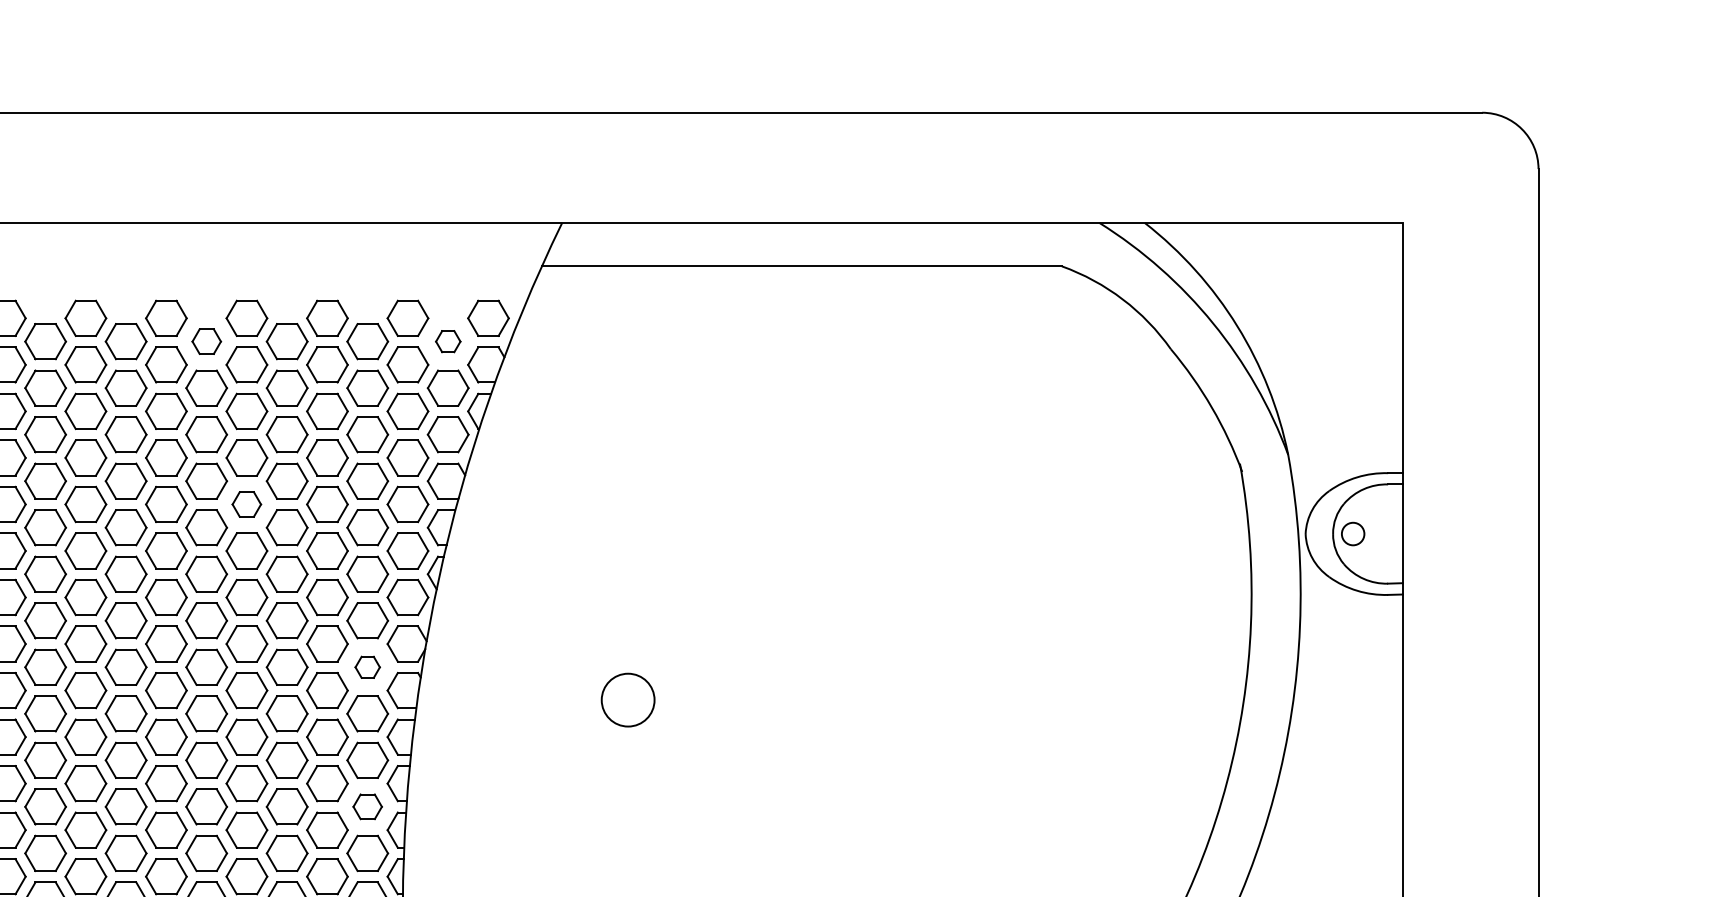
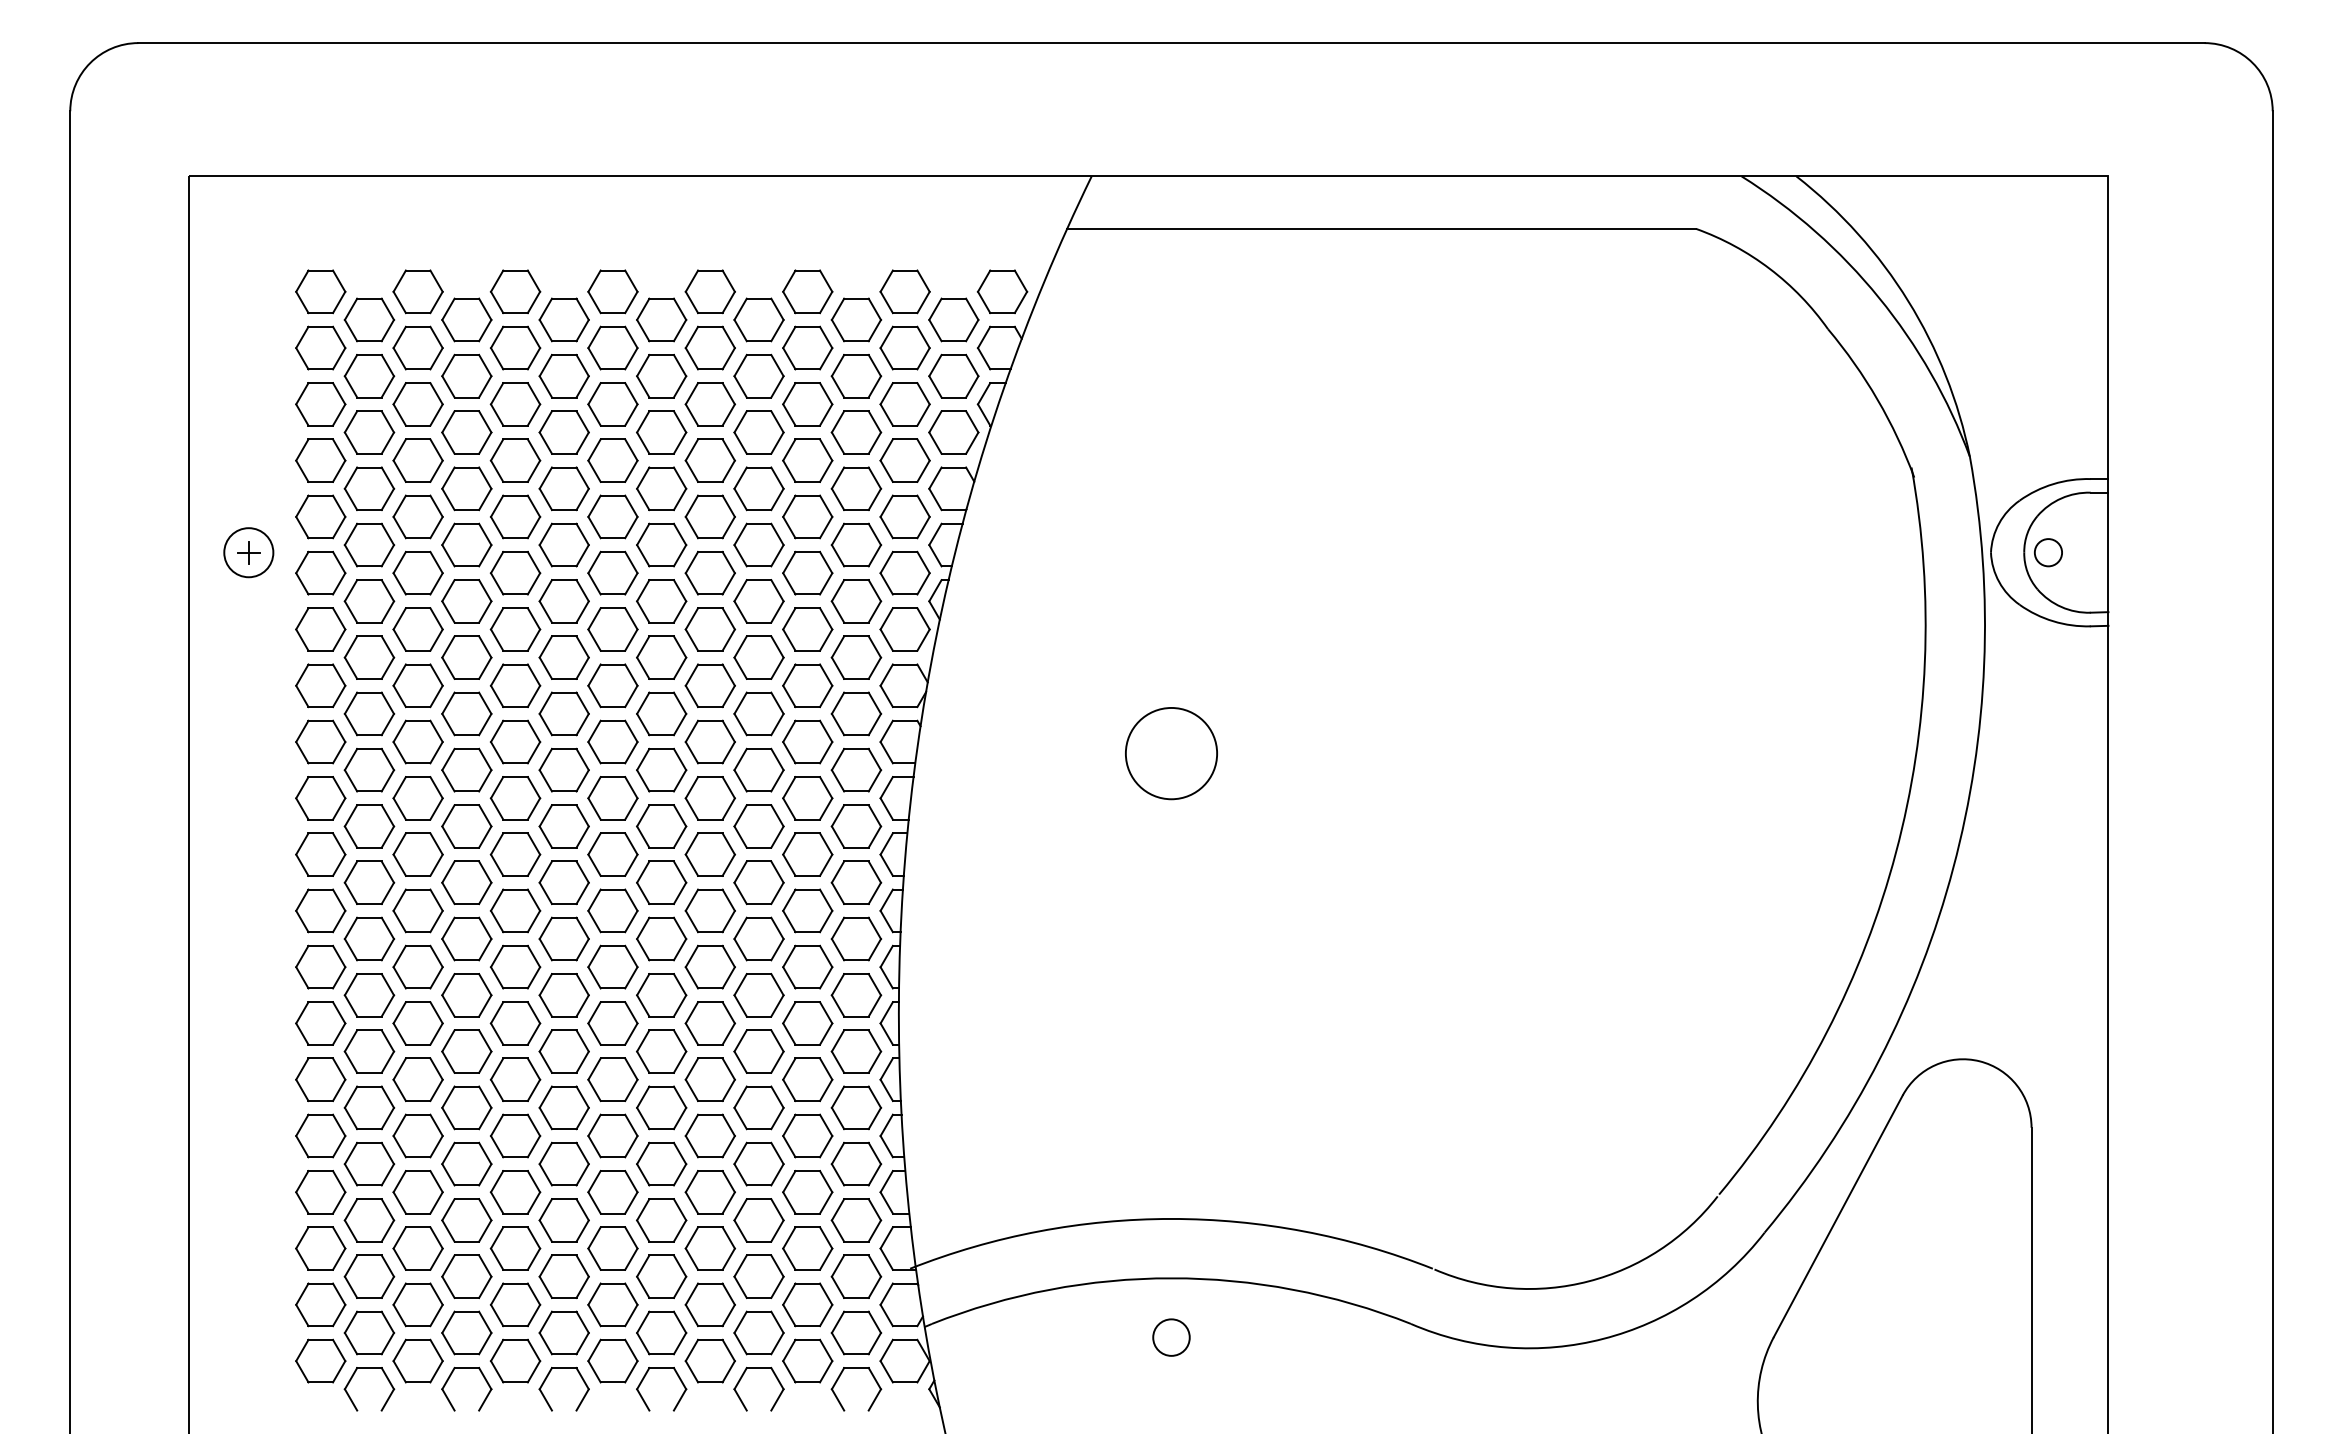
part: (206, 341) -> (661, 319), size x1.43
part: (447, 341) -> (953, 319), size x1.67
part: (246, 504) -> (709, 516), size x1.43
part: (367, 666) -> (856, 713), size x1.67
circle: (628, 700) -> (1171, 753), size x1.43
part: (367, 806) -> (856, 882), size x1.43

